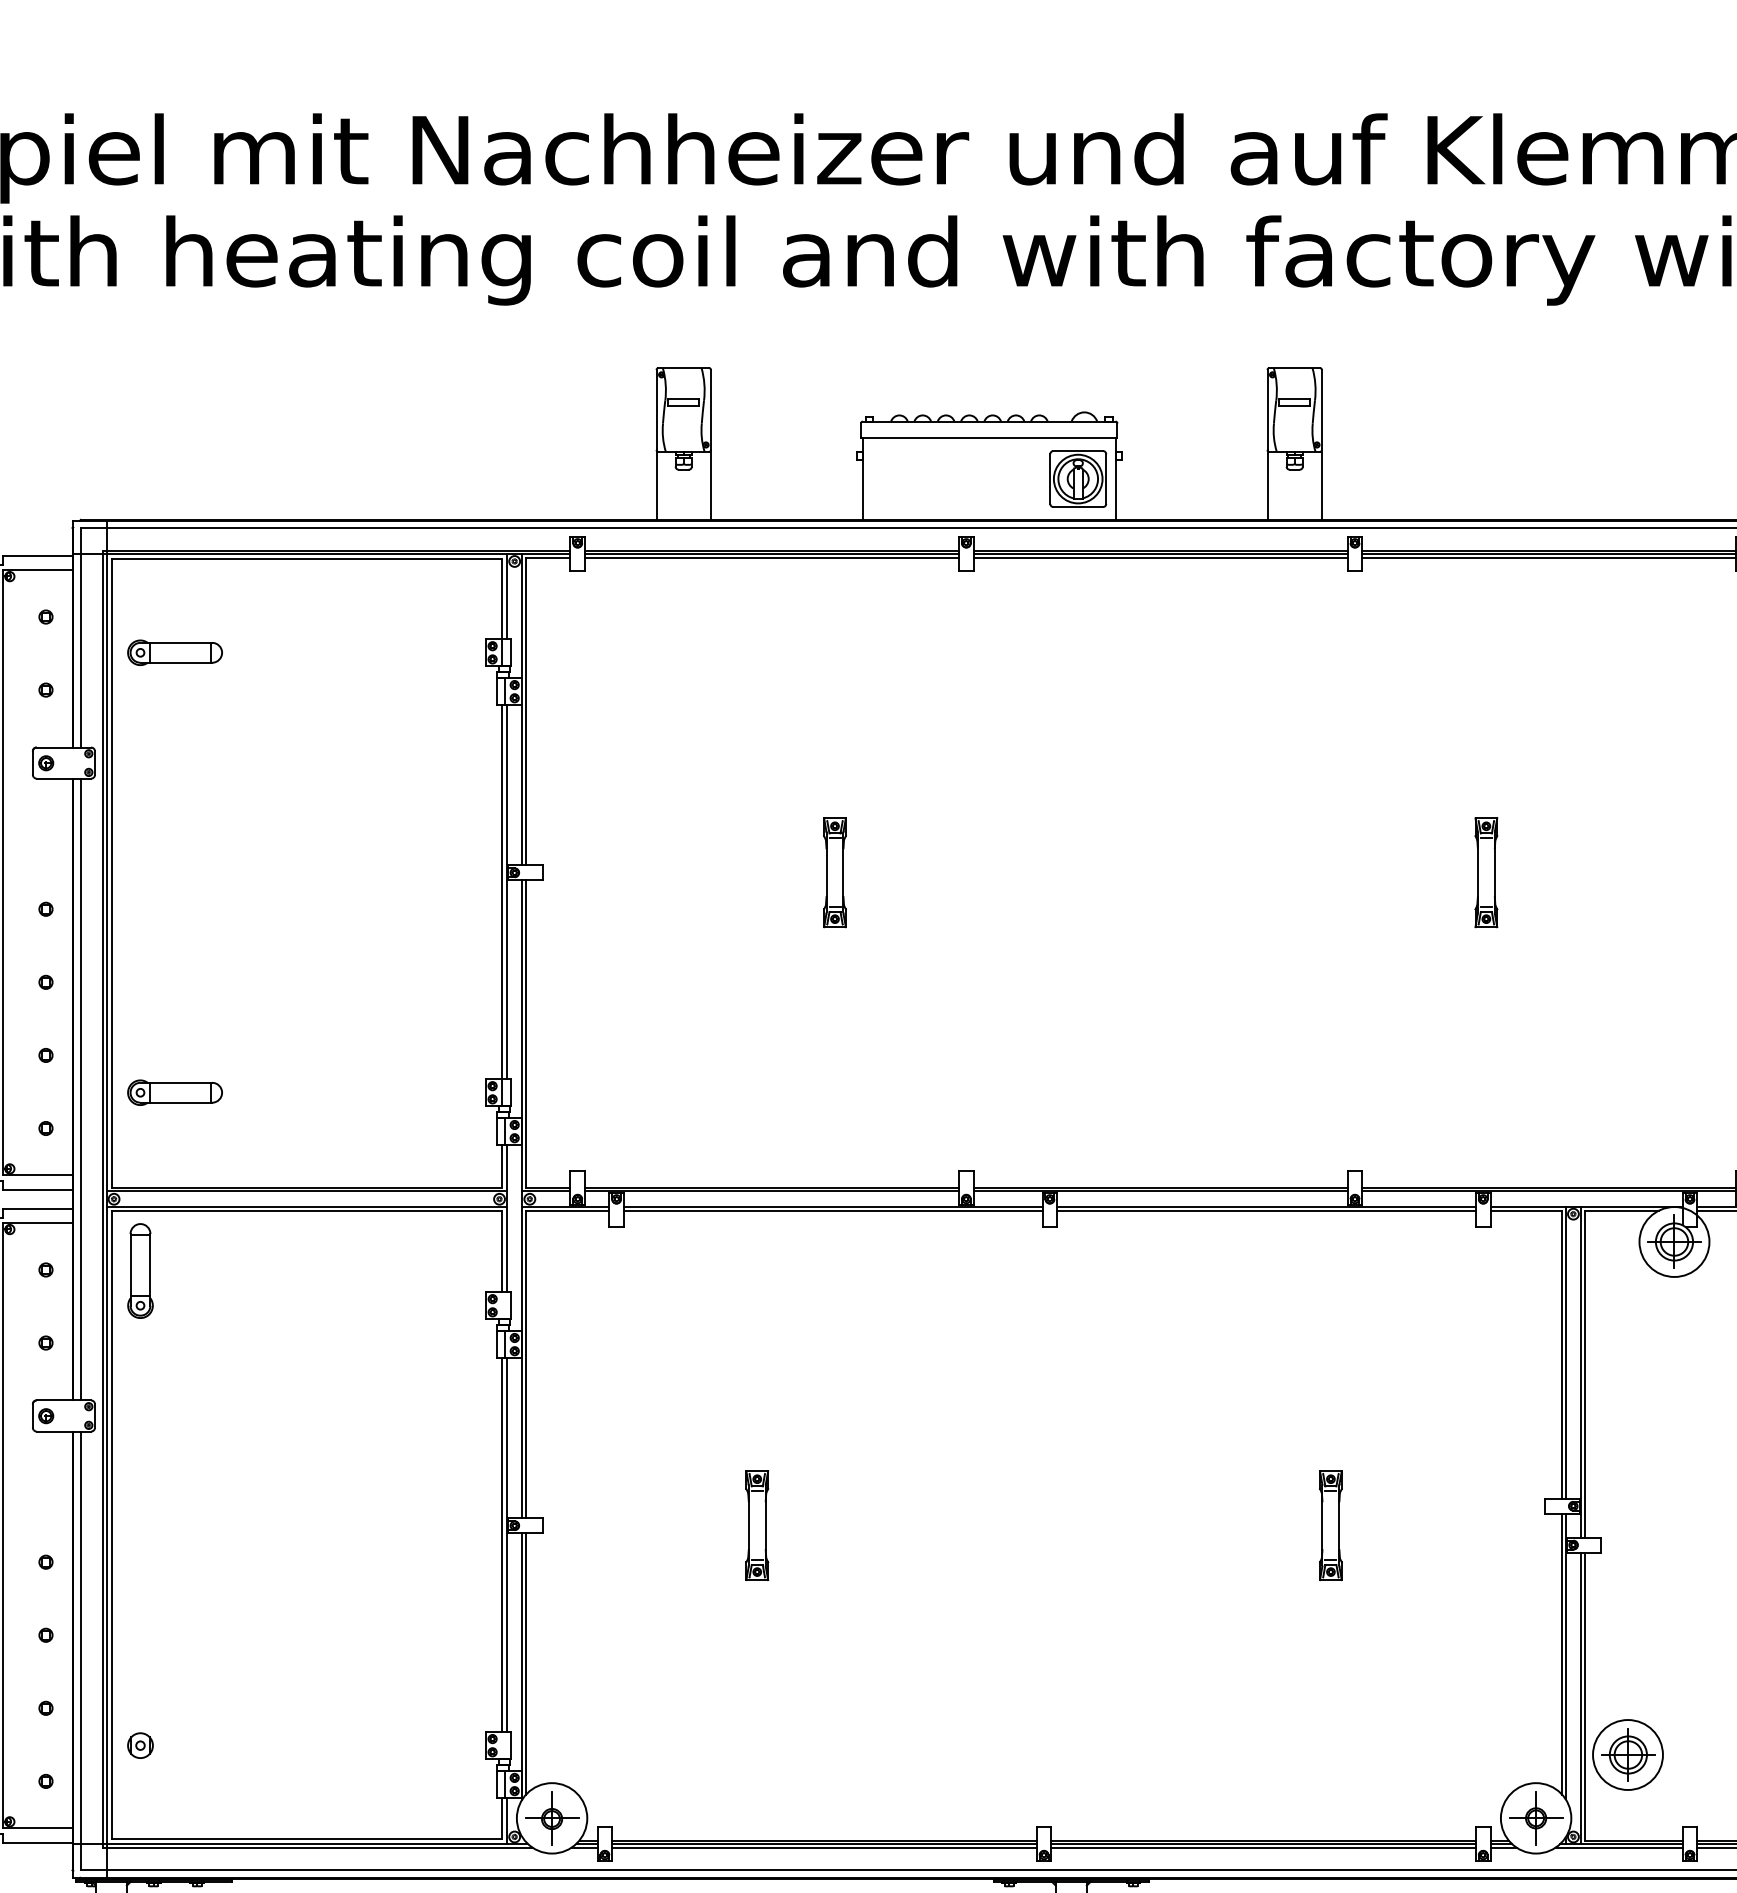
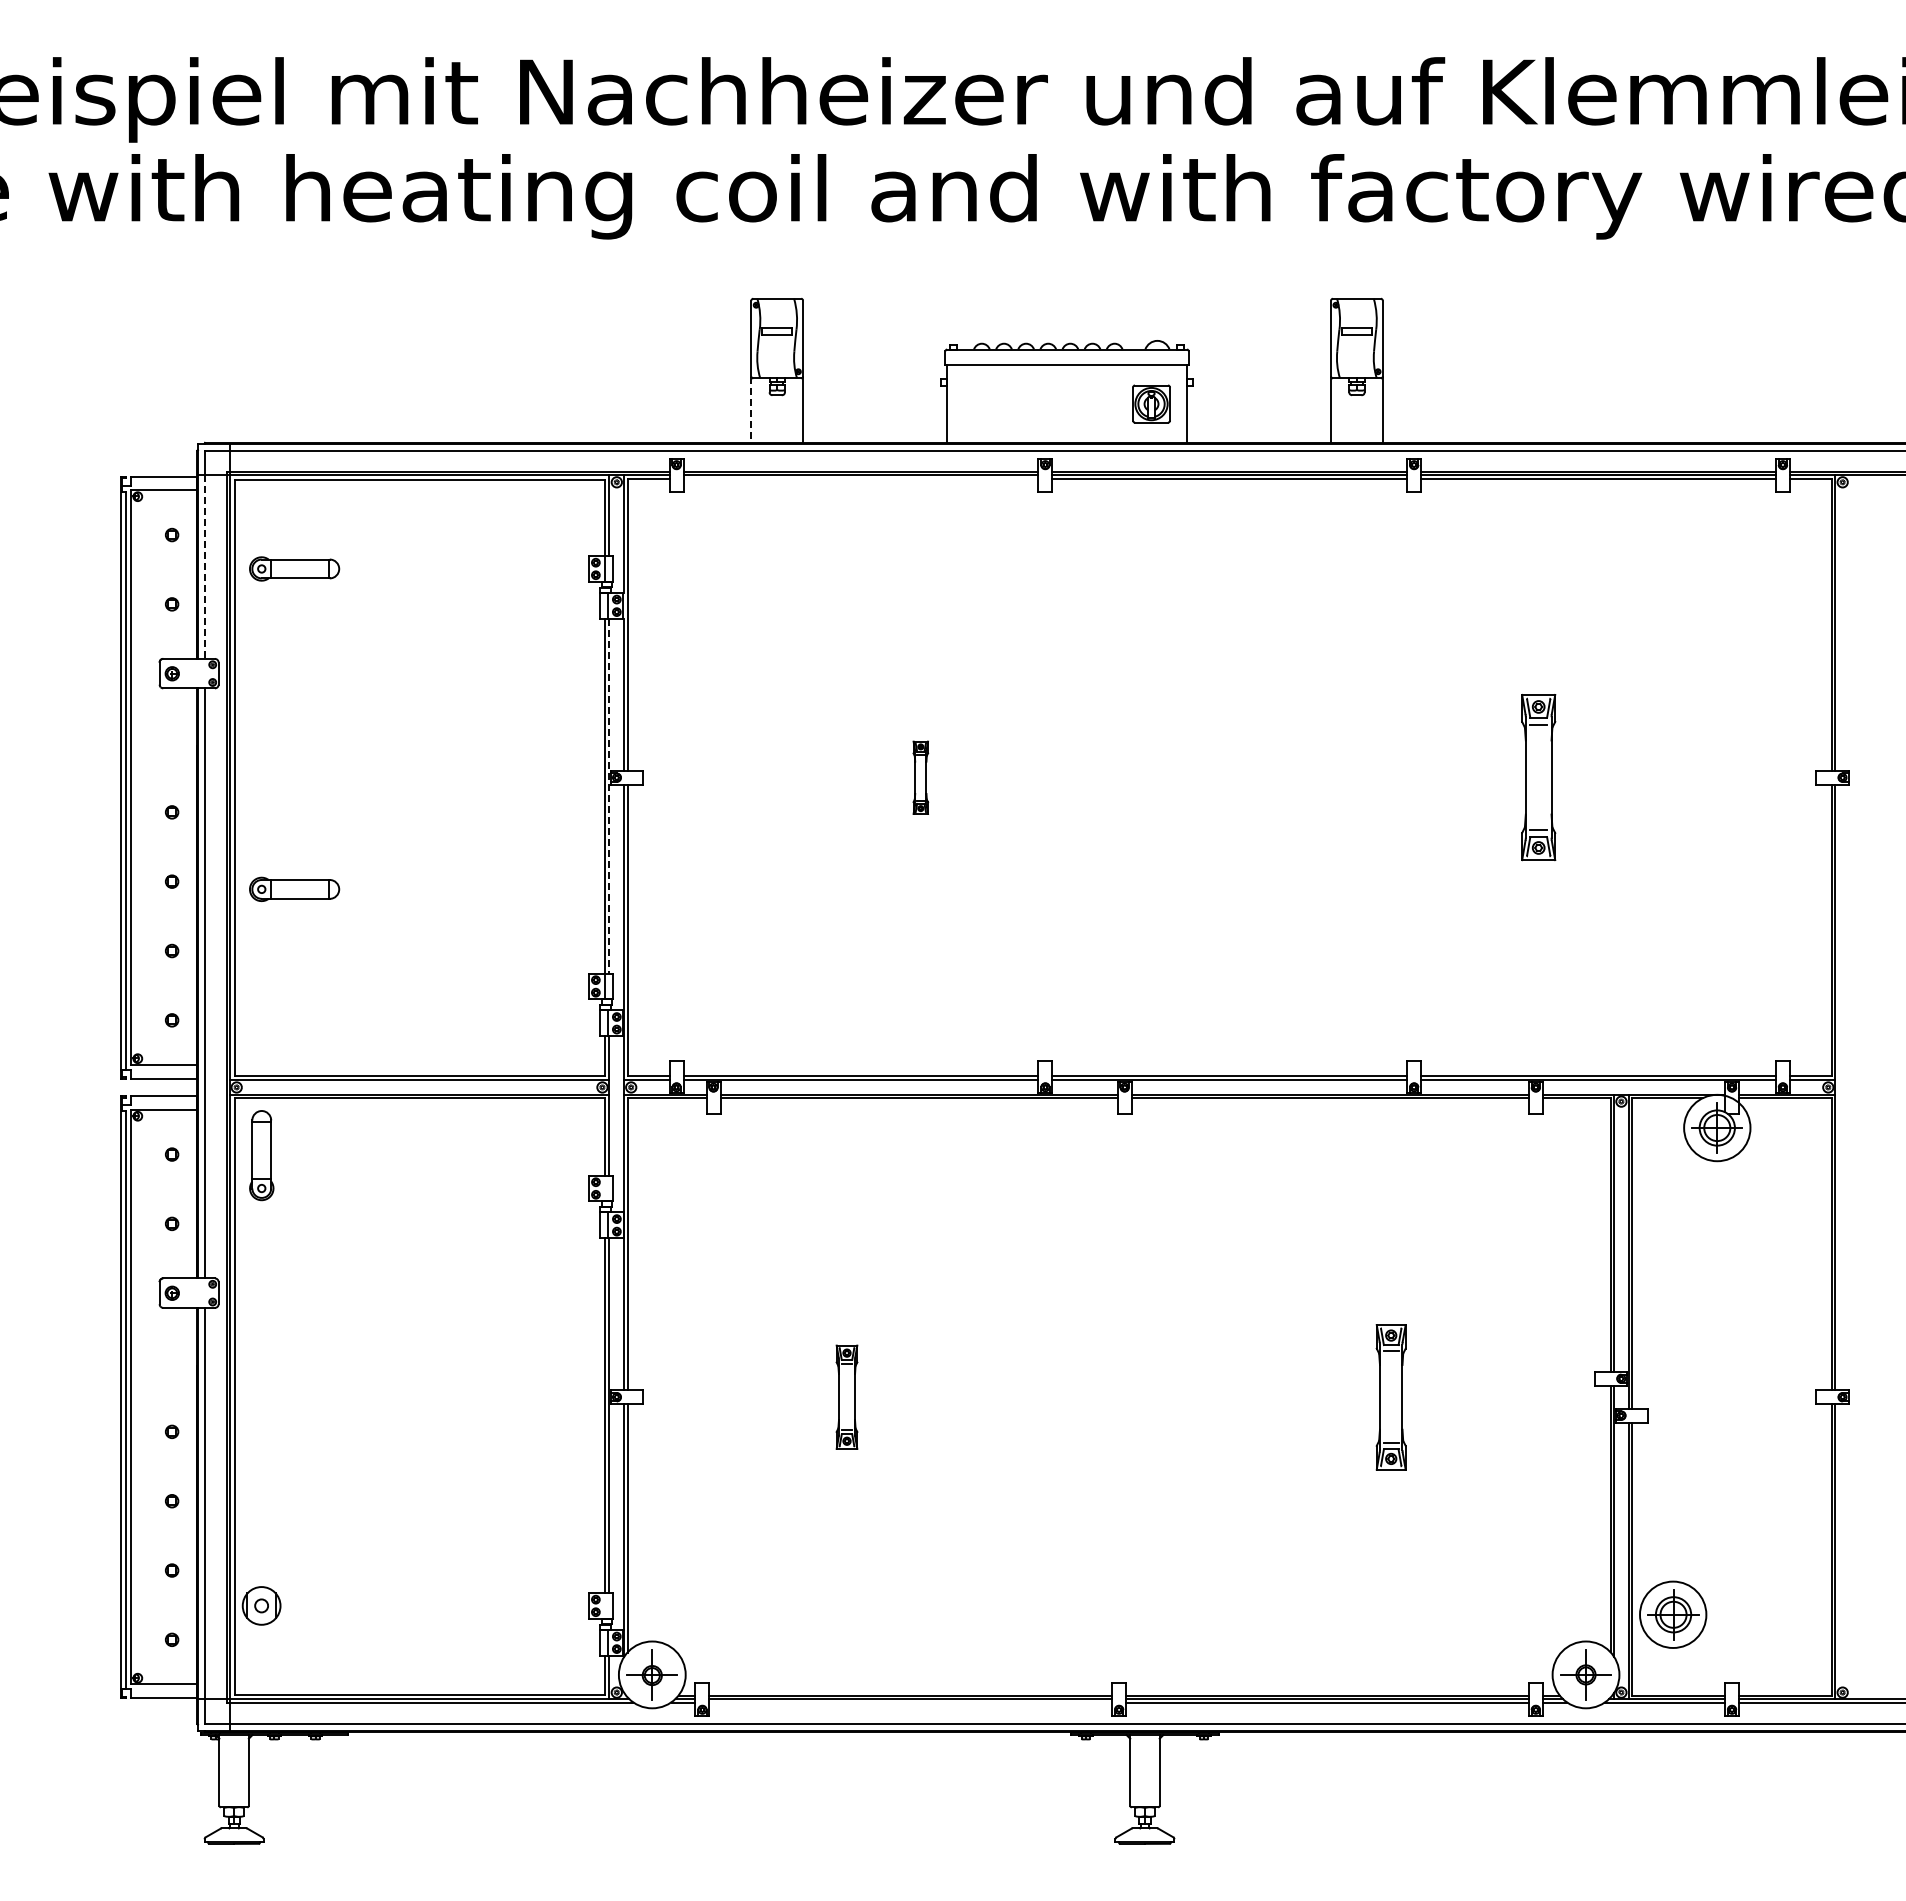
part: (1078, 478) -> (1151, 403), size x0.7
line: (656, 485) -> (751, 410), solid -> dashed
line: (771, 557) -> (860, 478), removed
line: (81, 651) -> (205, 567), solid -> dashed
part: (834, 872) -> (920, 777), size x0.7
part: (1486, 872) -> (1538, 777), size x1.6
line: (506, 892) -> (609, 796), solid -> dashed
part: (174, 1091) -> (294, 888), moved
part: (1331, 1524) -> (1391, 1396), size x1.4
part: (140, 1745) -> (261, 1605), size x1.6
line: (824, 1847) -> (910, 1702), removed

